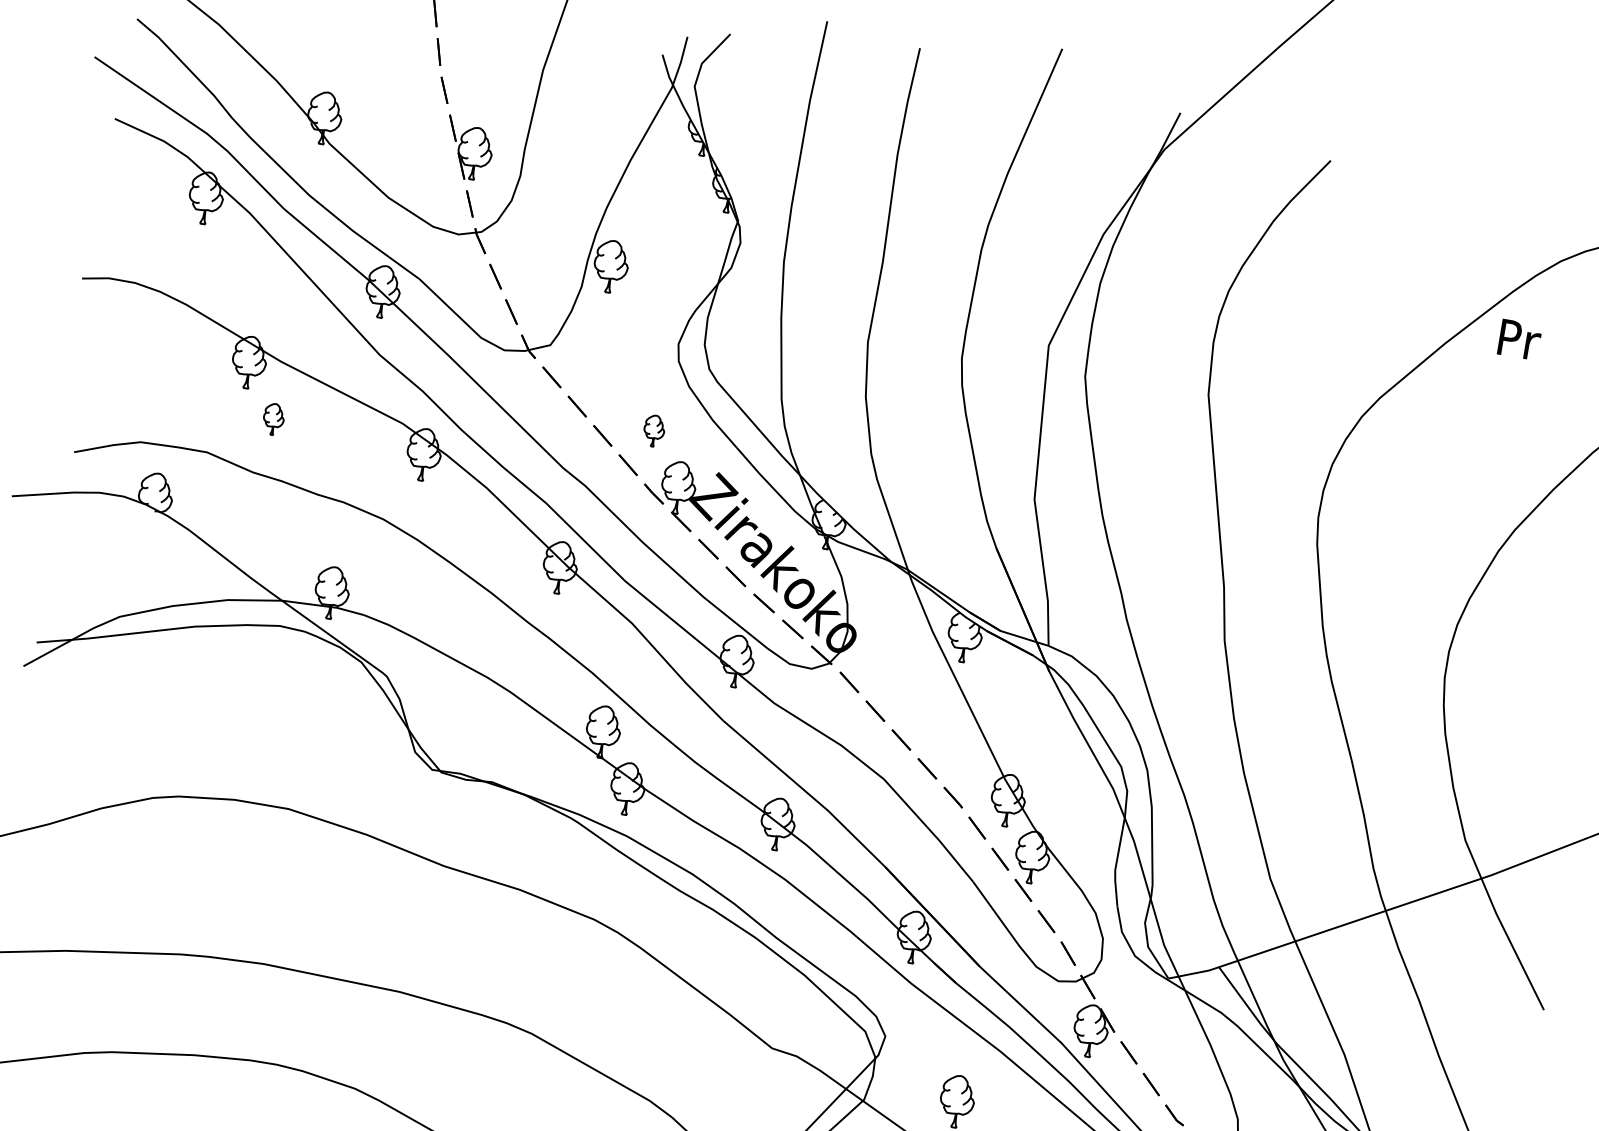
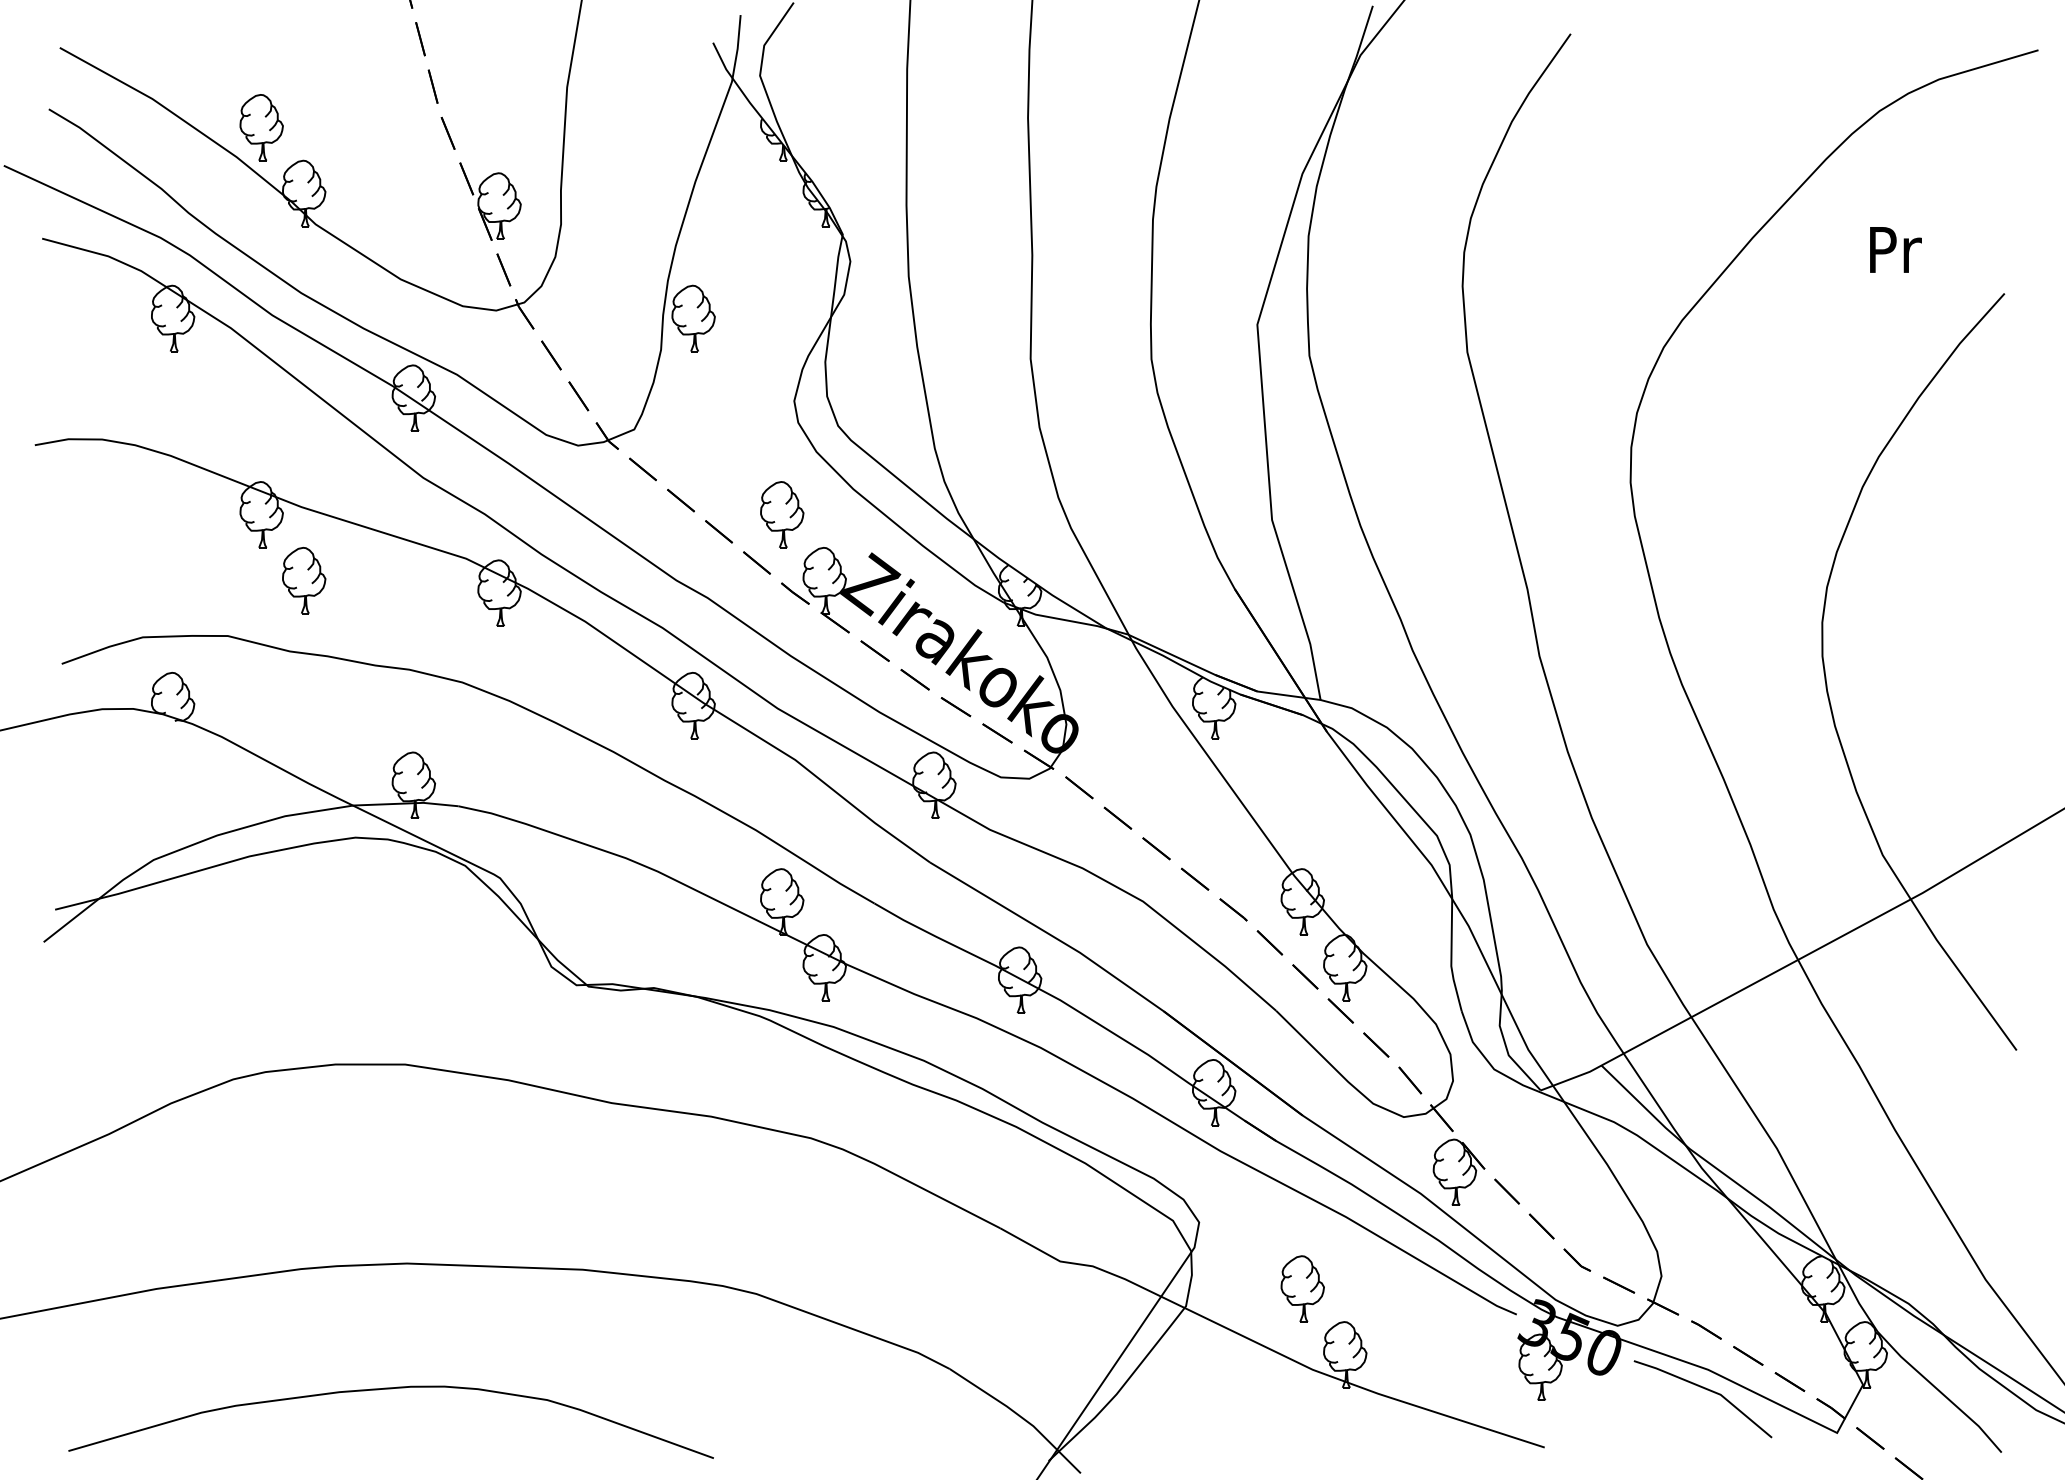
part: (300, 61) -> (261, 127), added
text: (1519, 339) -> (1895, 249), moved
part: (273, 419) -> (304, 580), size x1.67
part: (654, 430) -> (782, 514), size x1.67

